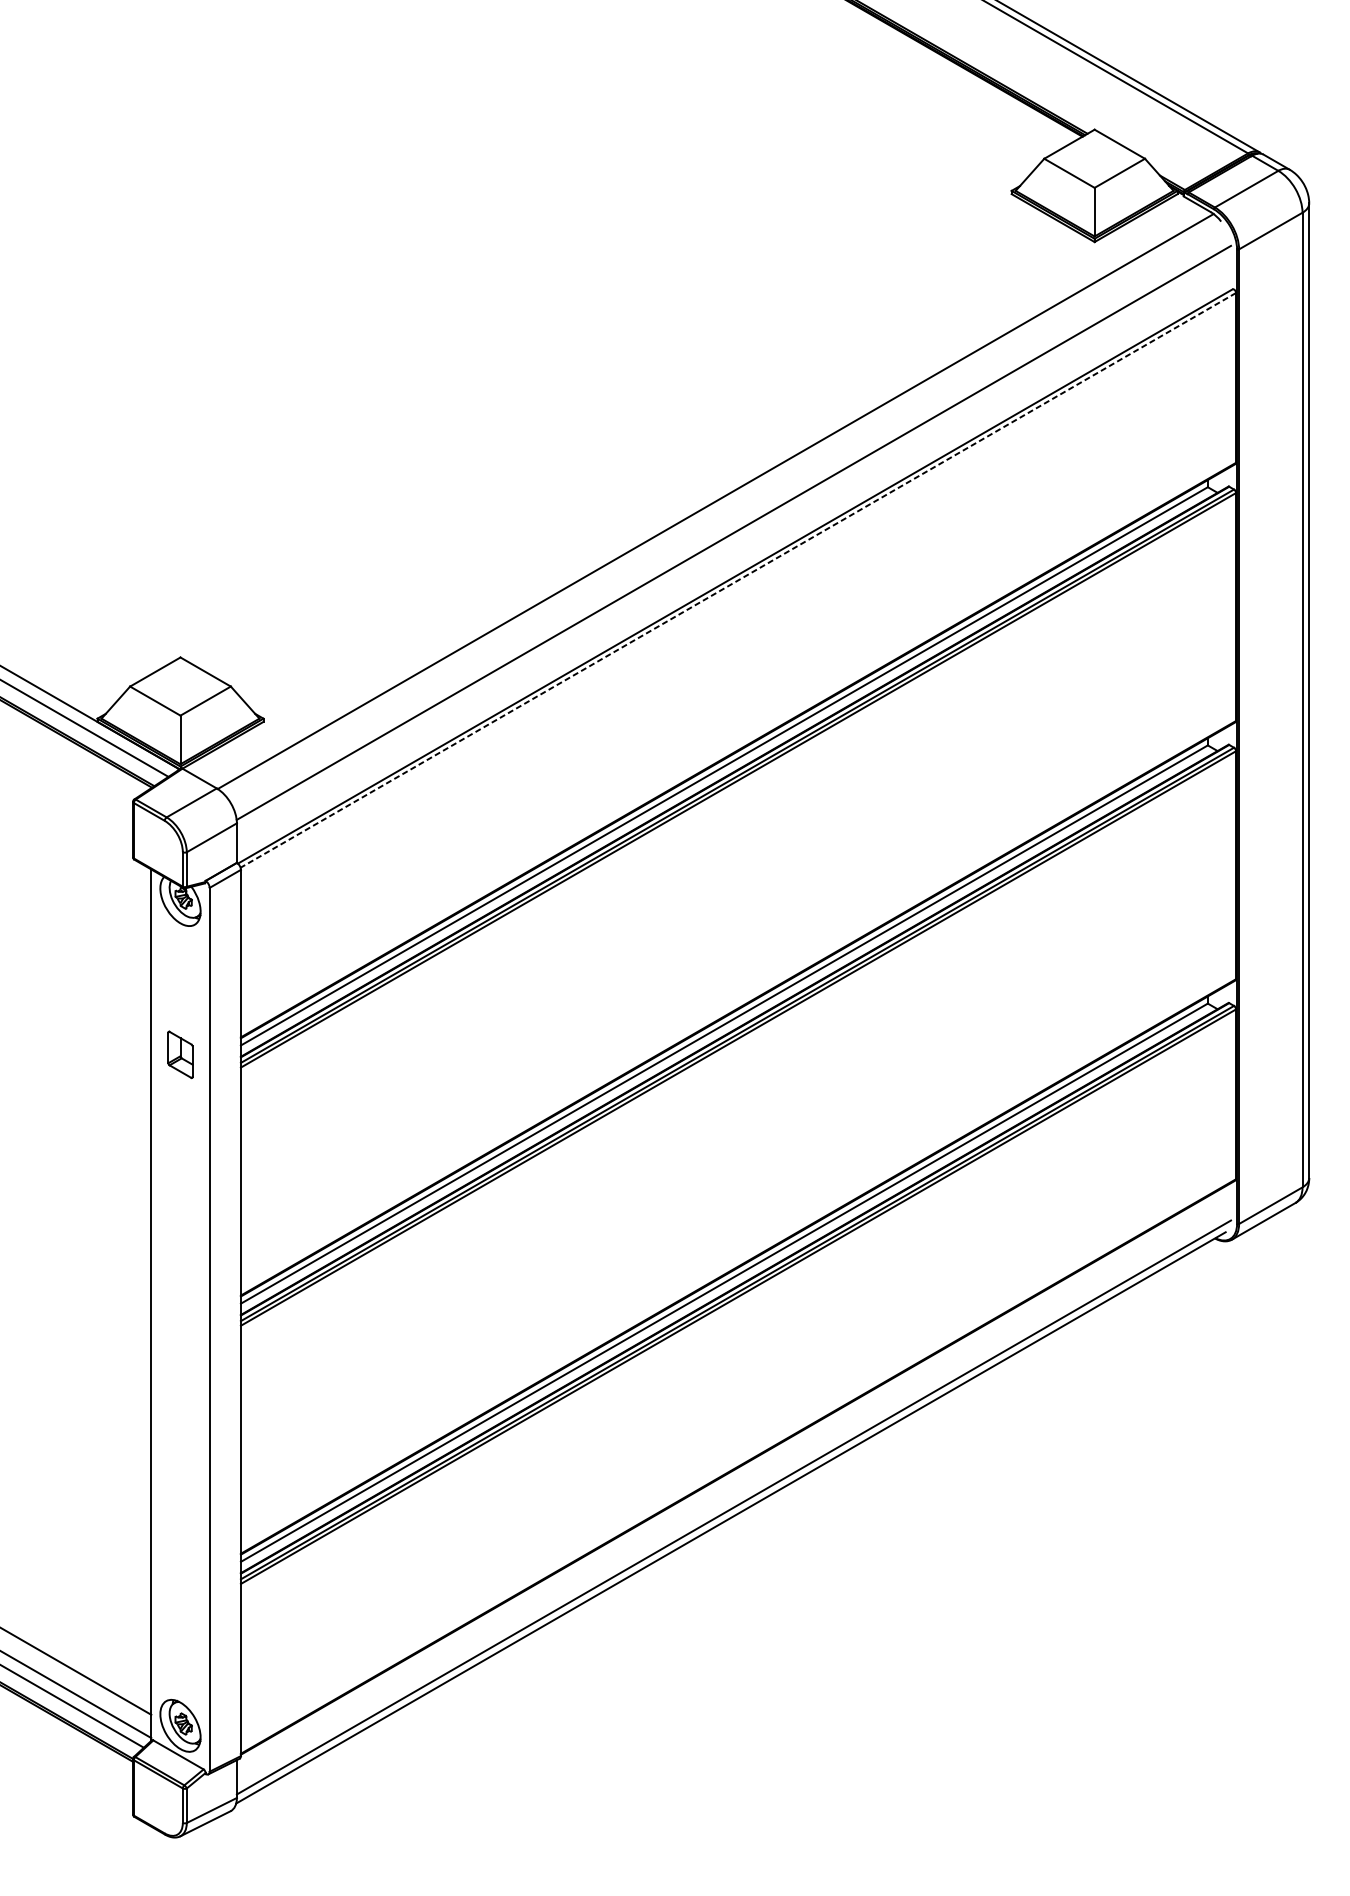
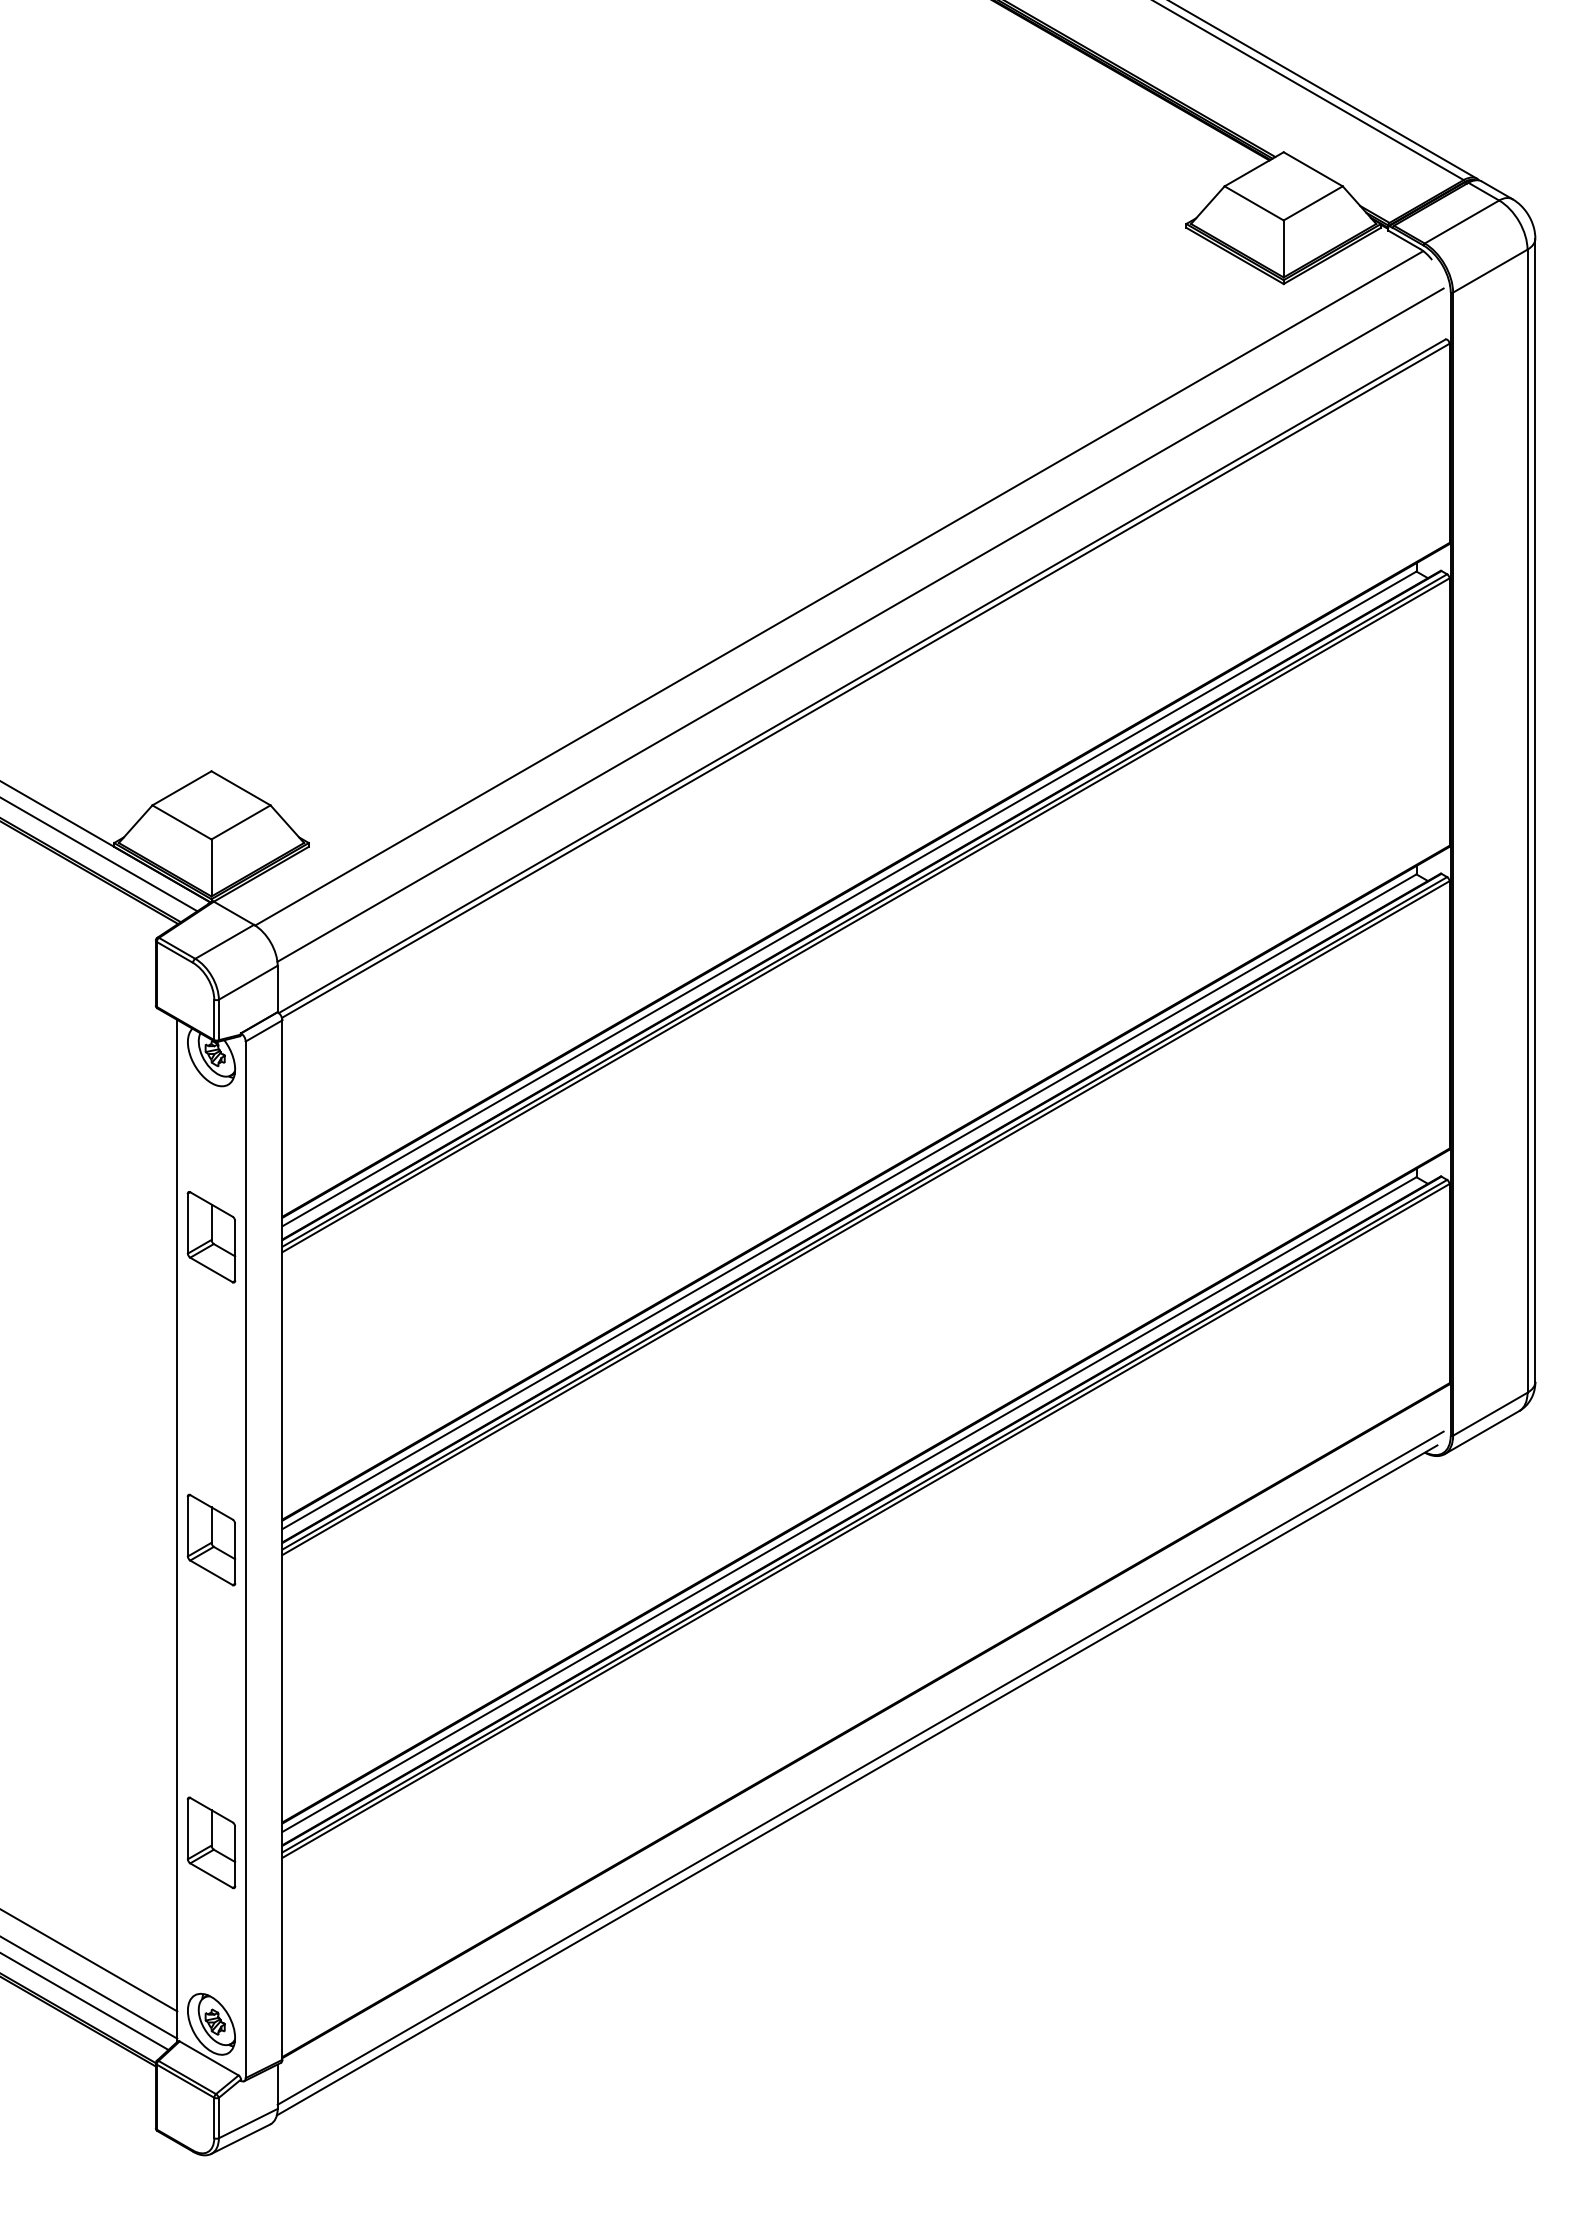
line: (738, 580) -> (865, 681), dashed -> solid
part: (180, 1055) -> (211, 1237), size x1.67
part: (180, 1312) -> (211, 1539), added
part: (180, 1570) -> (211, 1842), added

